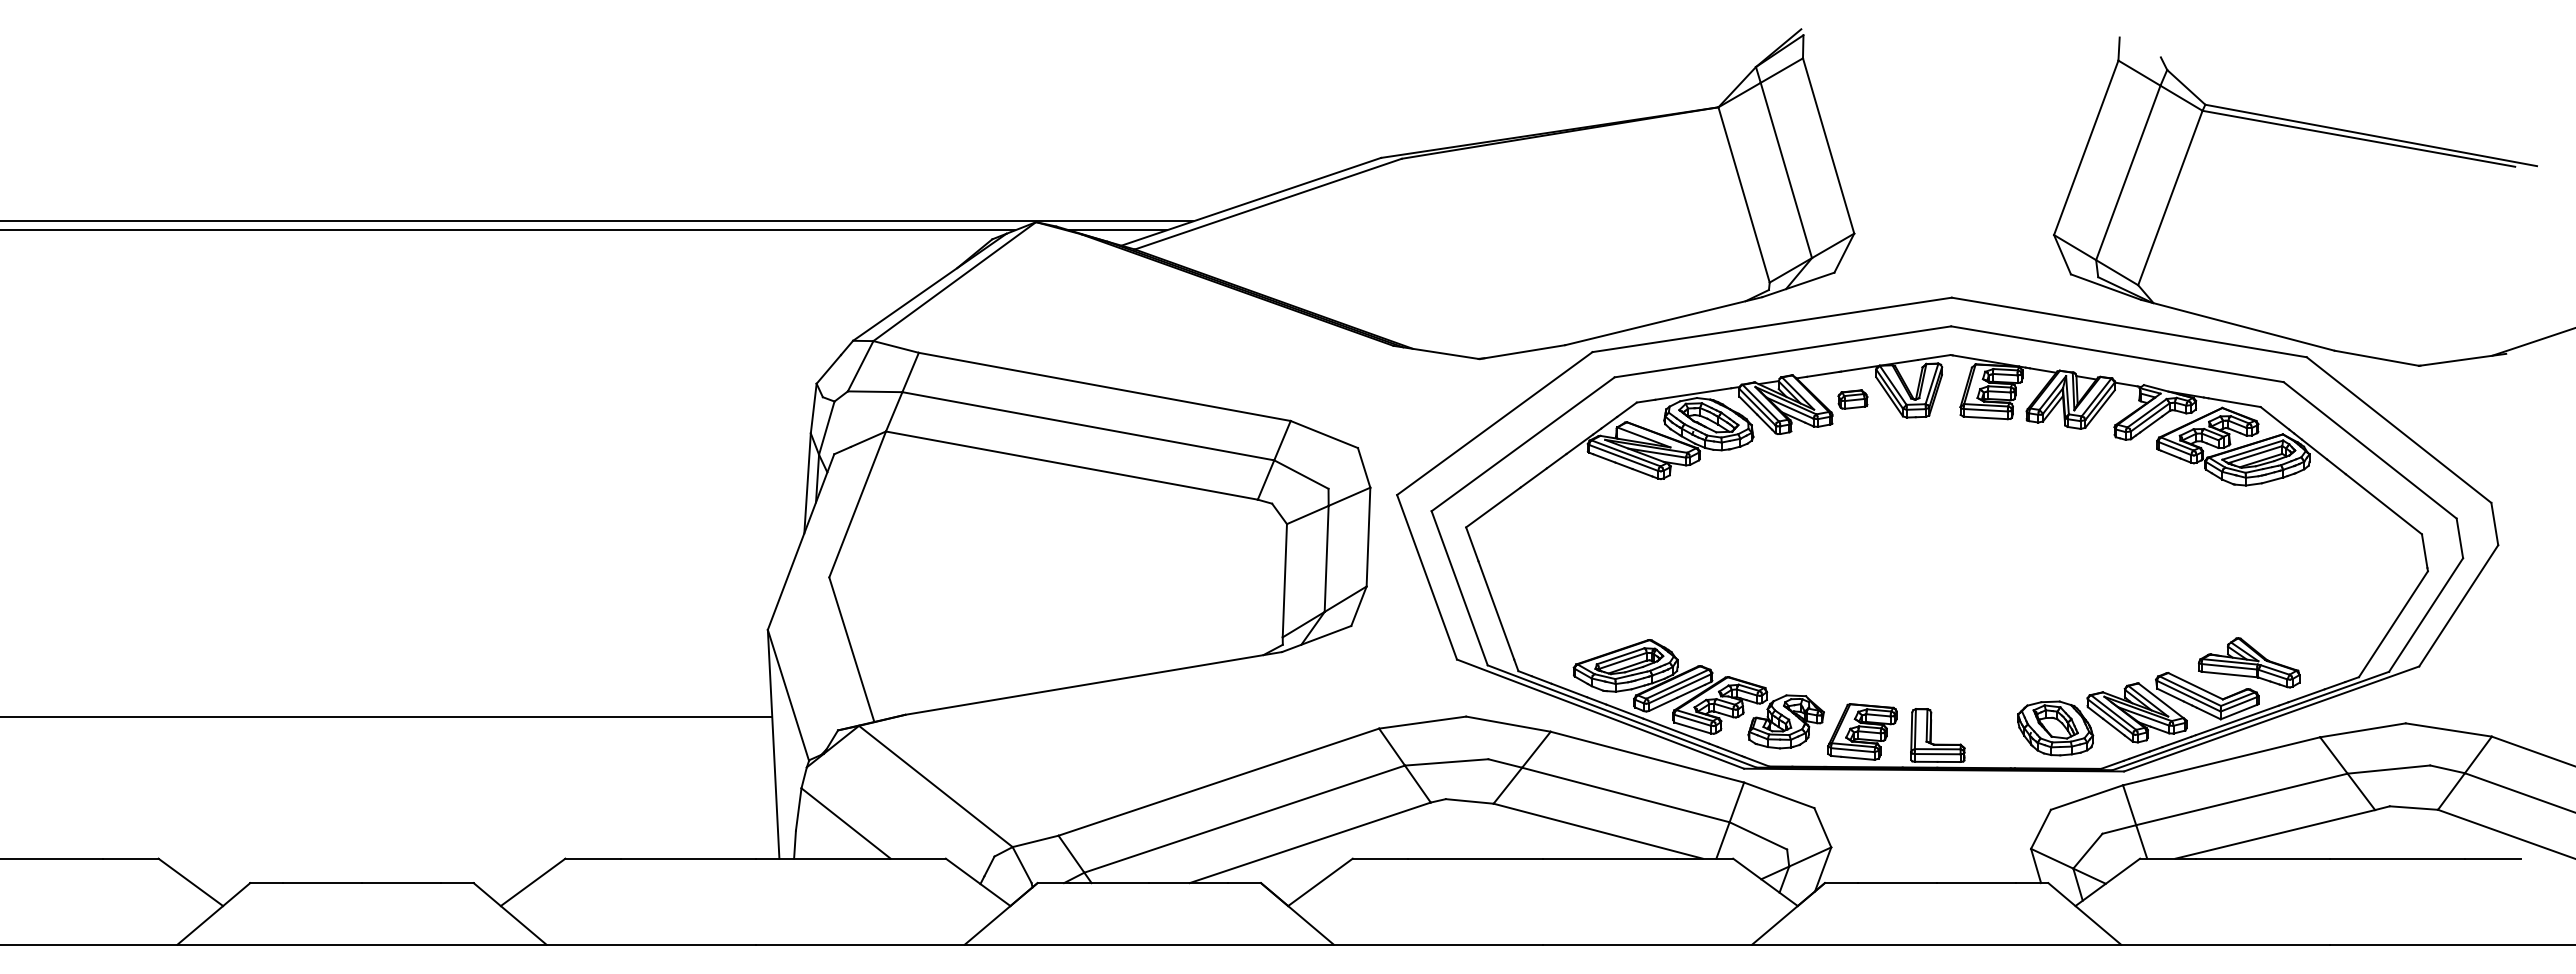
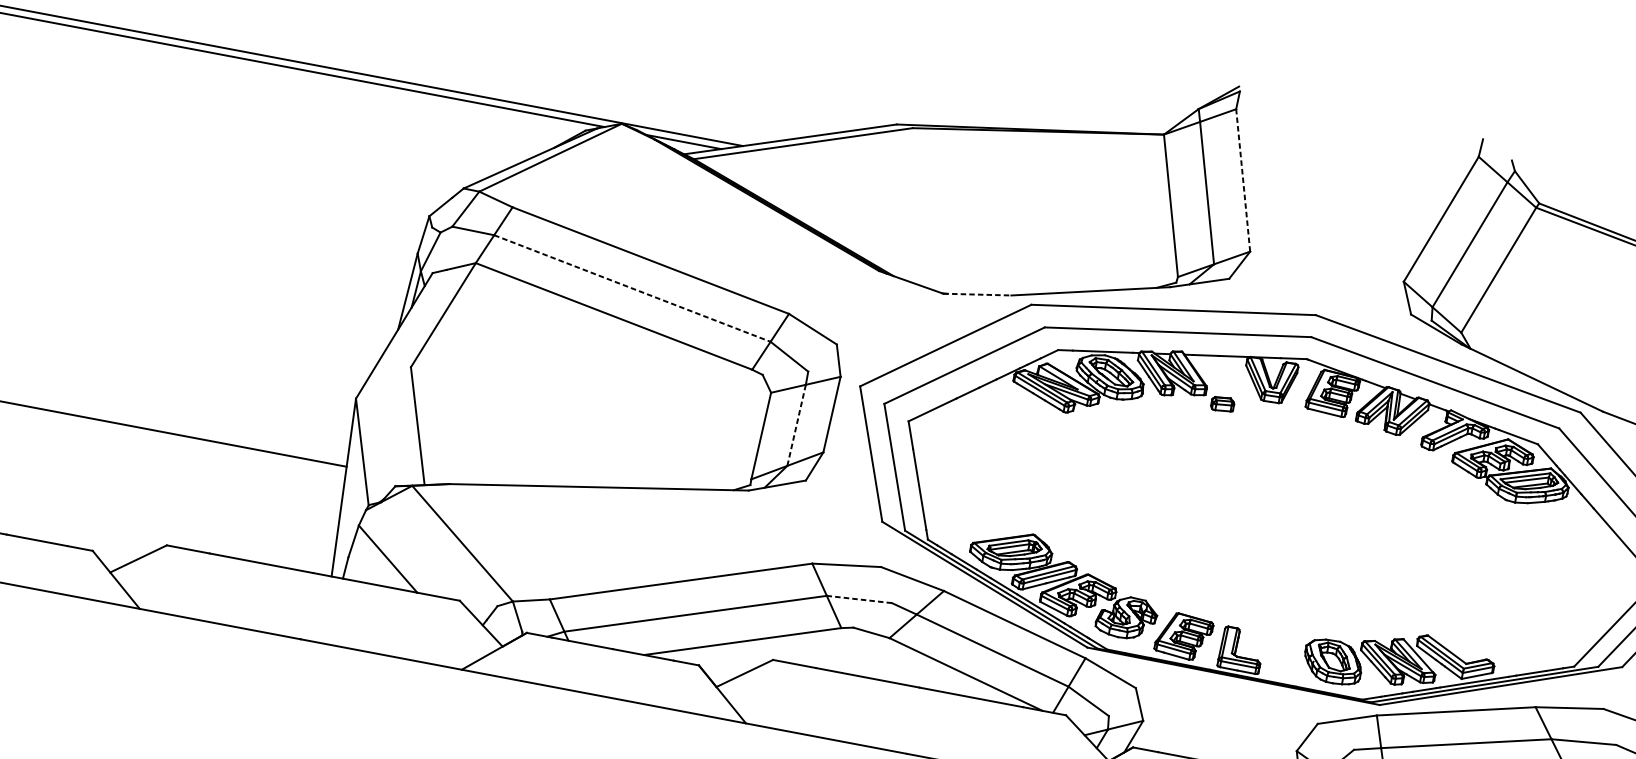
line: (1828, 145) -> (1243, 180), solid -> dashed
line: (1522, 352) -> (977, 294), solid -> dashed
part: (1852, 399) -> (1222, 404), moved
line: (1088, 426) -> (632, 288), solid -> dashed
line: (1326, 558) -> (796, 424), solid -> dashed
part: (2249, 662) -> (1492, 639), removed
line: (1446, 762) -> (859, 599), solid -> dashed

